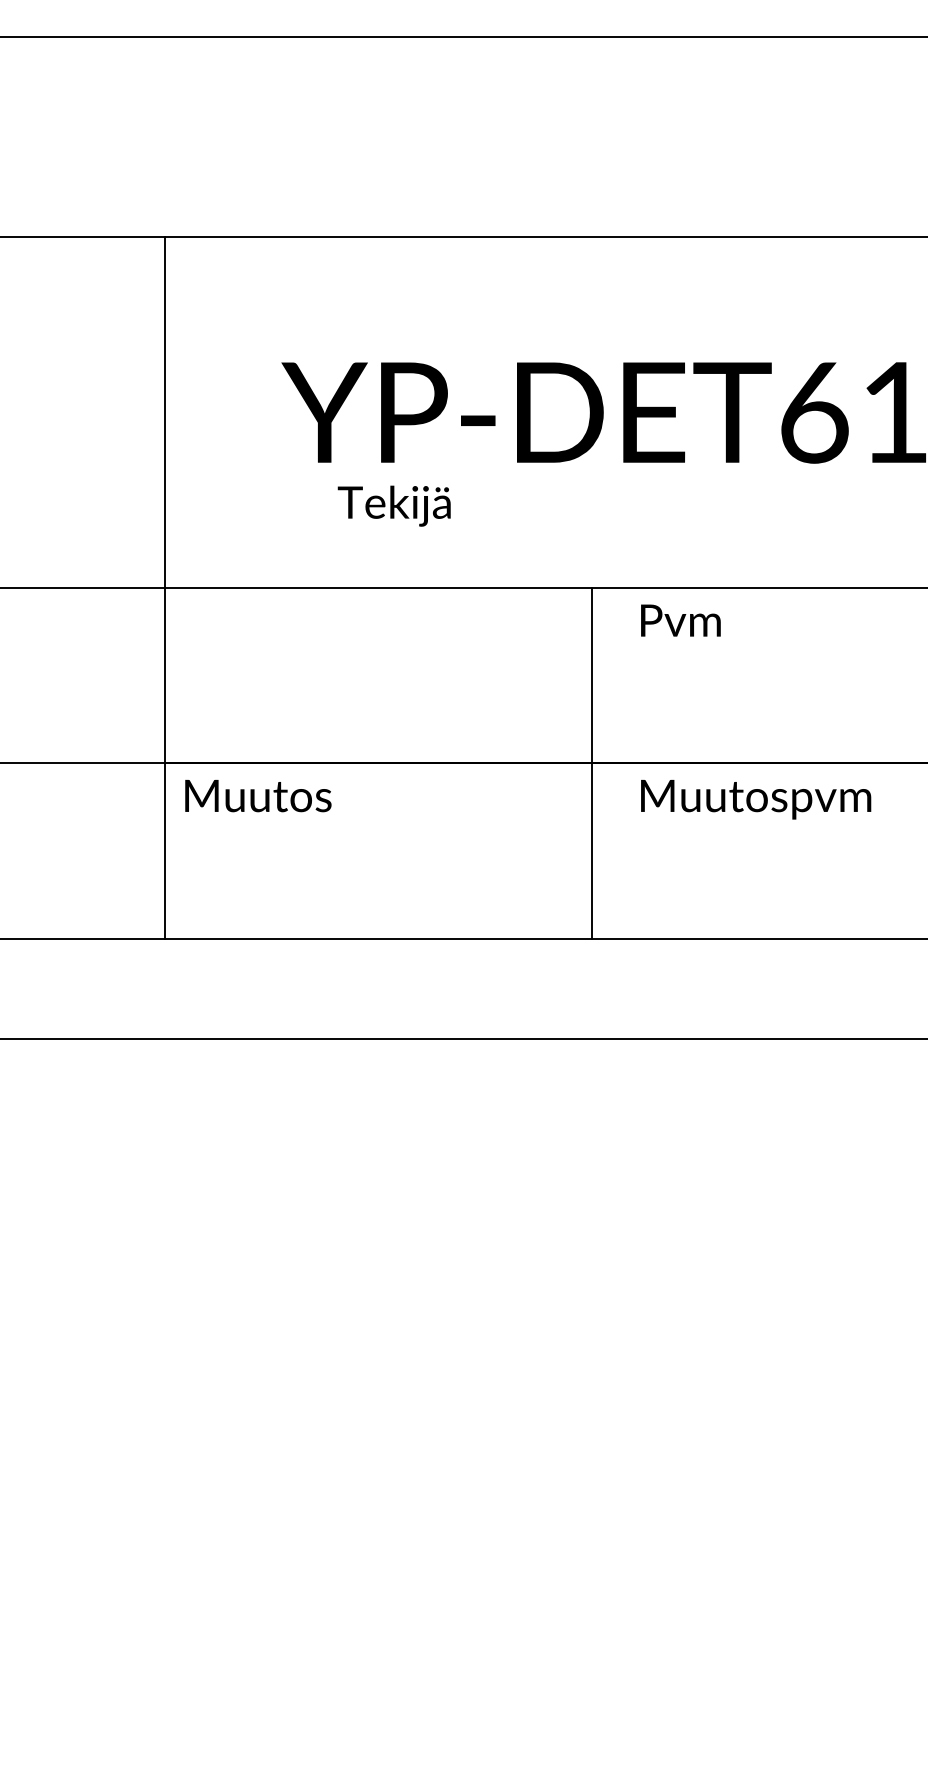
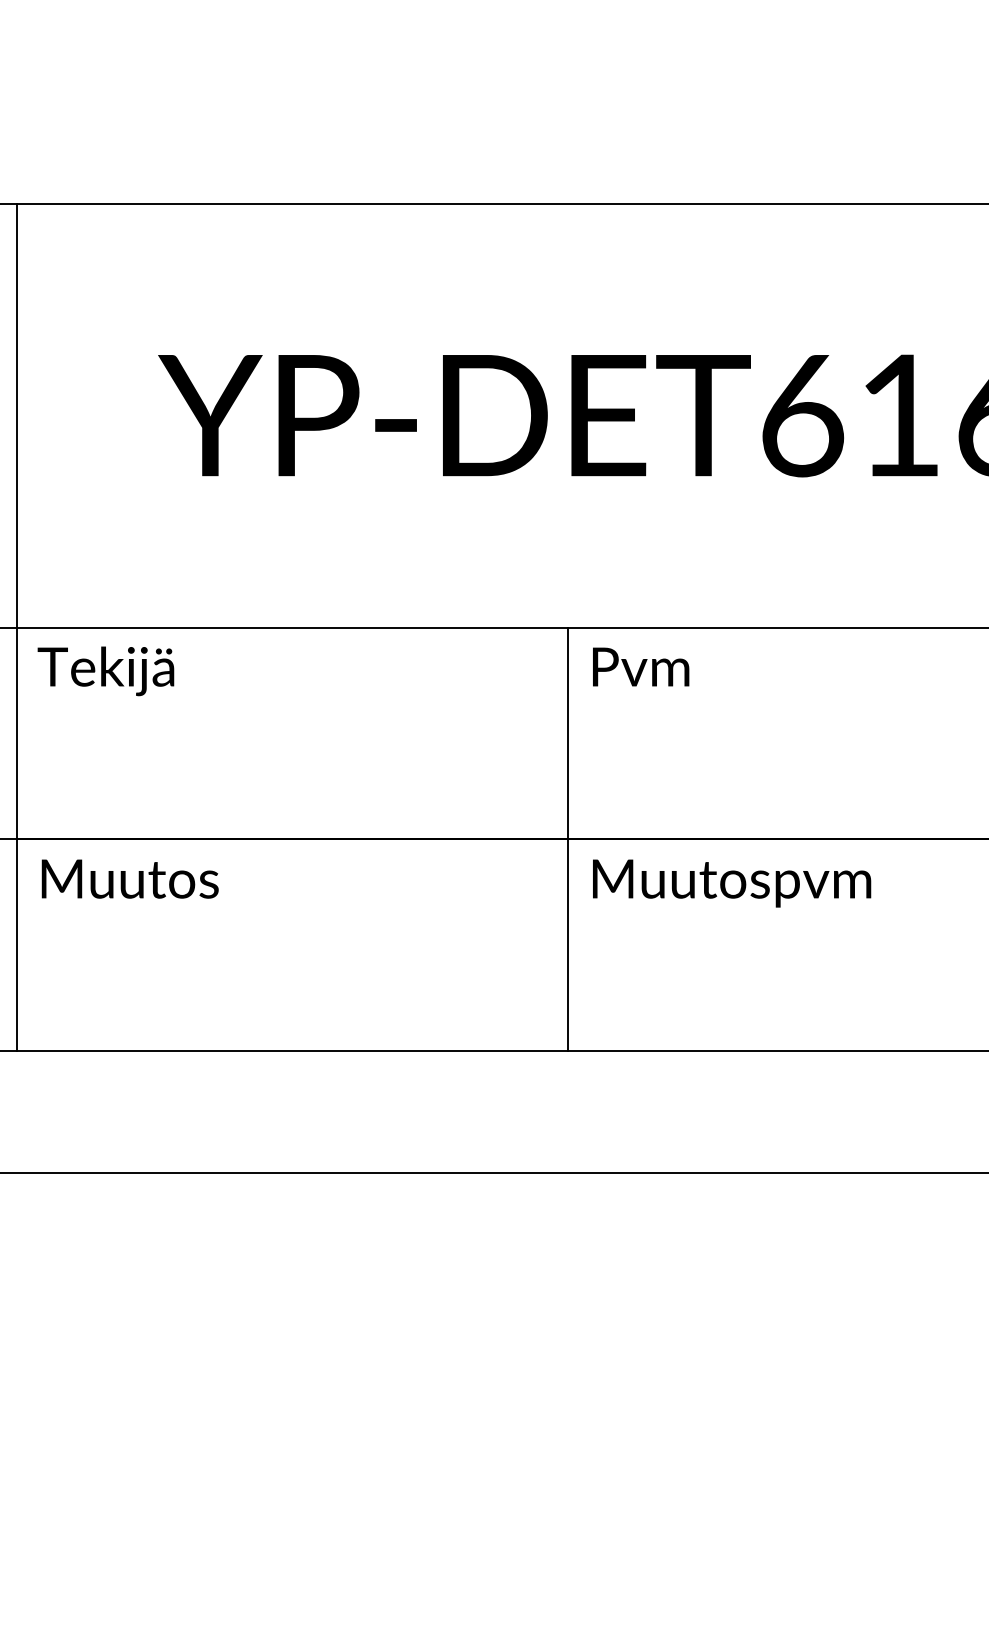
text: (393, 505) -> (105, 670), moved
line: (591, 762) -> (568, 838), moved

